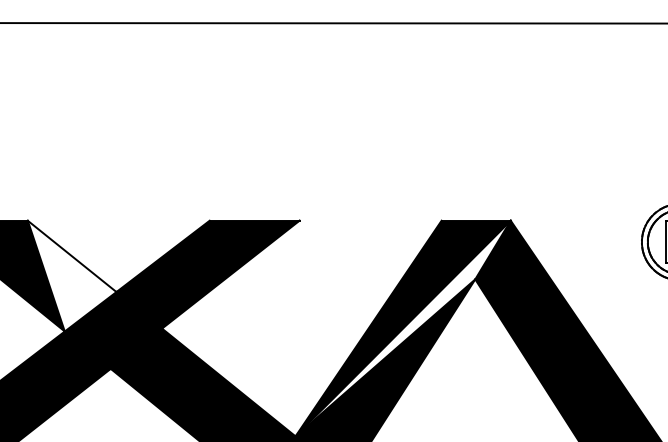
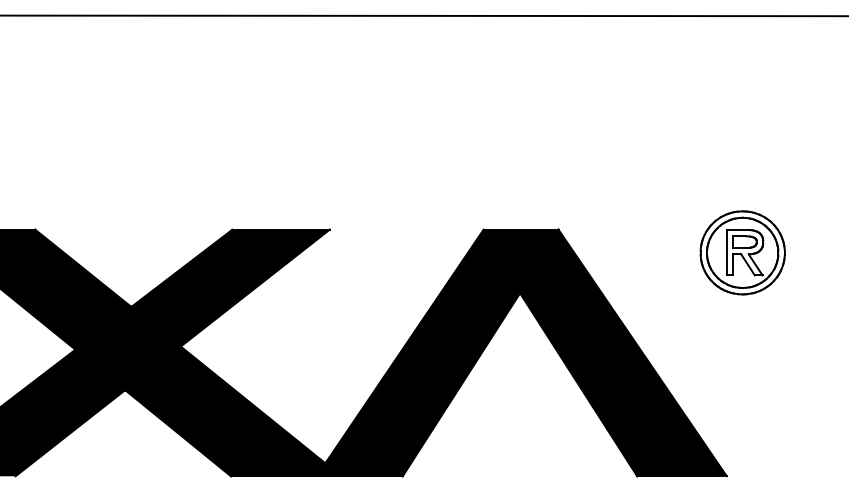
fill: (72, 275) -> (83, 289), added
fill: (402, 328) -> (441, 346), added

